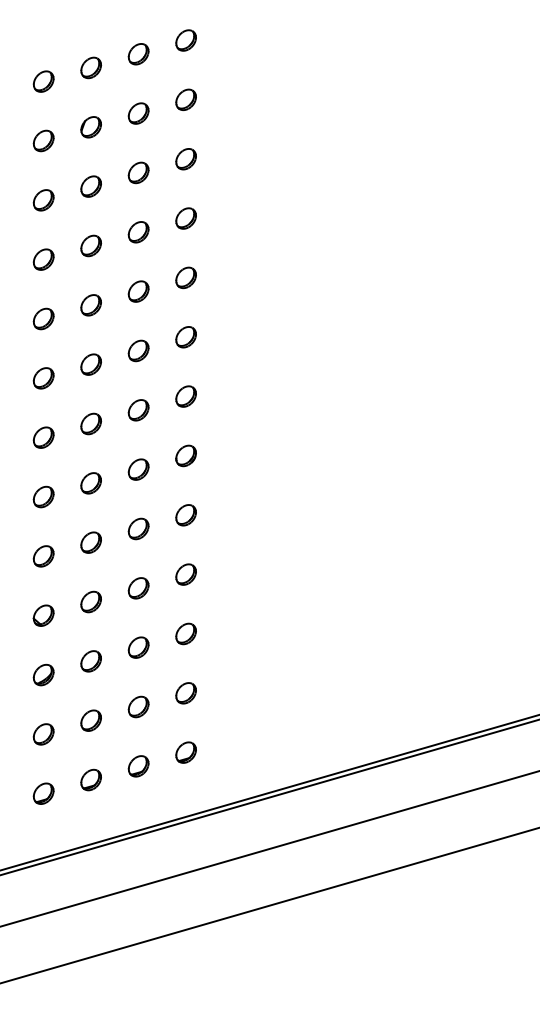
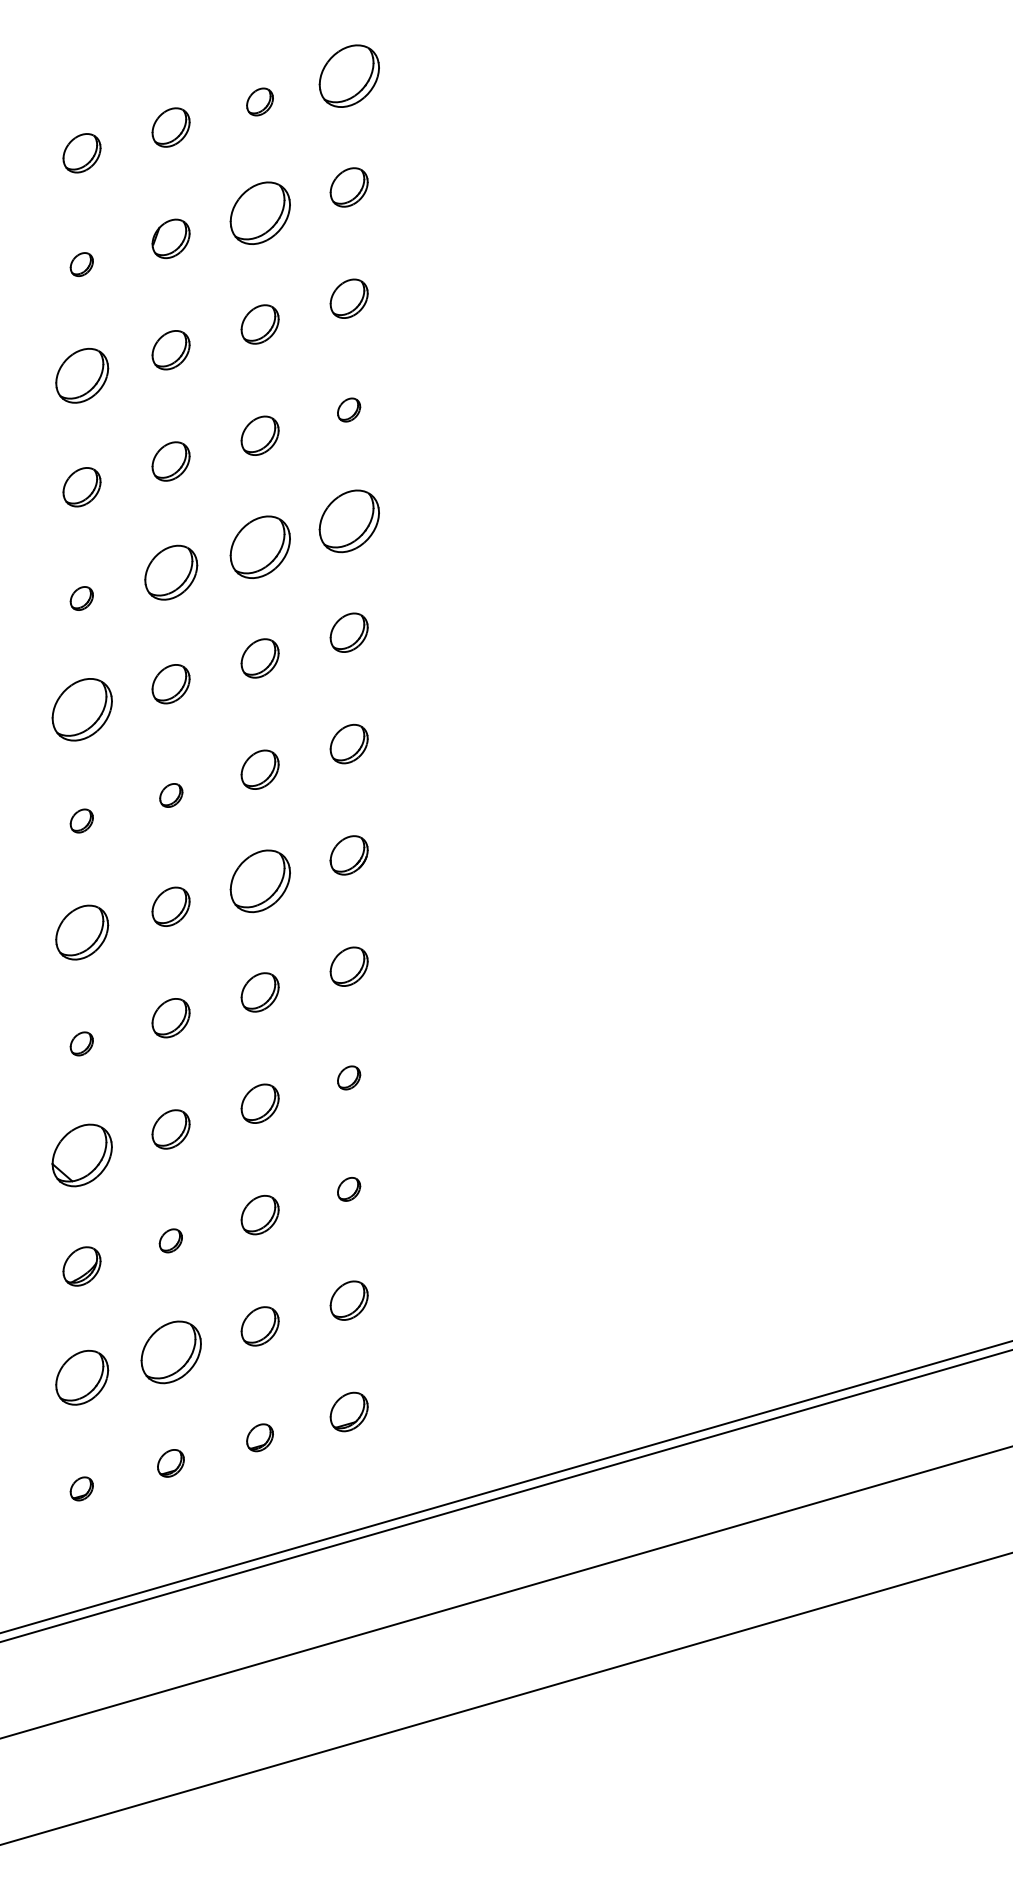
part: (185, 40) -> (347, 76), size x1.6
part: (138, 54) -> (259, 102), size x0.7
part: (138, 113) -> (259, 213), size x1.6
part: (43, 140) -> (81, 263), size x0.6
part: (43, 200) -> (81, 376), size x1.4
part: (185, 218) -> (347, 409), size x0.6
part: (185, 277) -> (347, 520), size x1.6
part: (138, 291) -> (259, 546), size x1.6
part: (90, 305) -> (169, 573), size x1.4
part: (43, 318) -> (81, 597), size x0.6
part: (43, 378) -> (81, 710), size x1.6
part: (91, 423) -> (171, 794), size x0.6
part: (43, 437) -> (81, 820), size x0.6
part: (138, 469) -> (259, 880), size x1.6
part: (43, 496) -> (81, 931), size x1.4
part: (43, 556) -> (81, 1044), size x0.6
part: (185, 574) -> (347, 1077), size x0.6
part: (43, 615) -> (81, 1154), size x1.6
part: (185, 633) -> (347, 1188), size x0.6
part: (90, 661) -> (169, 1241), size x0.6
part: (90, 720) -> (169, 1351), size x1.6
part: (43, 734) -> (81, 1377), size x1.4
part: (138, 766) -> (259, 1437), size x0.7
part: (90, 779) -> (169, 1462), size x0.7
part: (43, 793) -> (81, 1488), size x0.6

